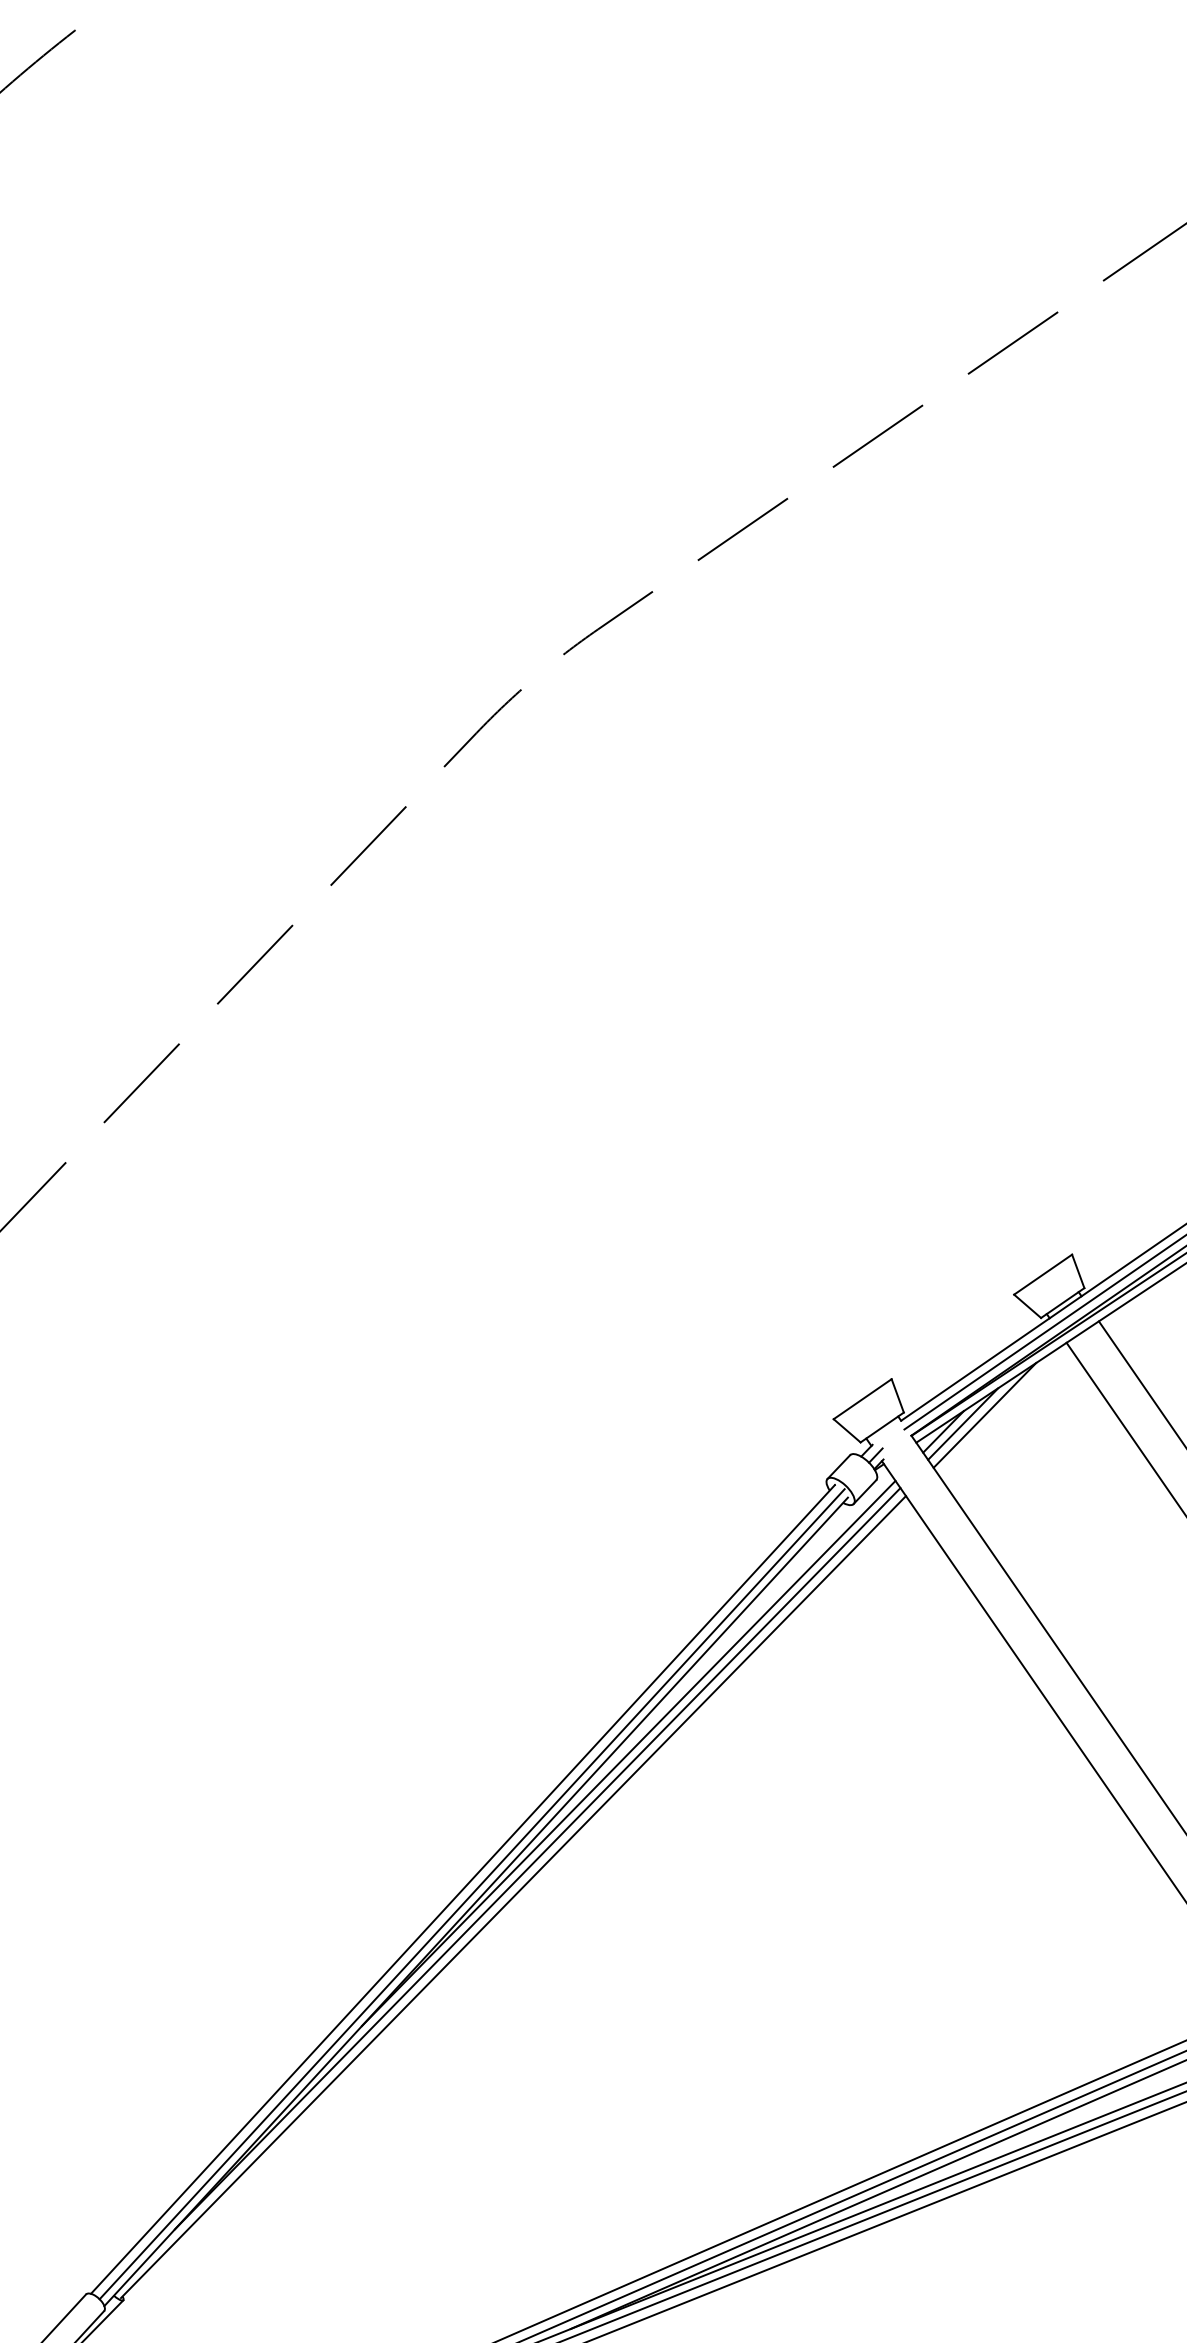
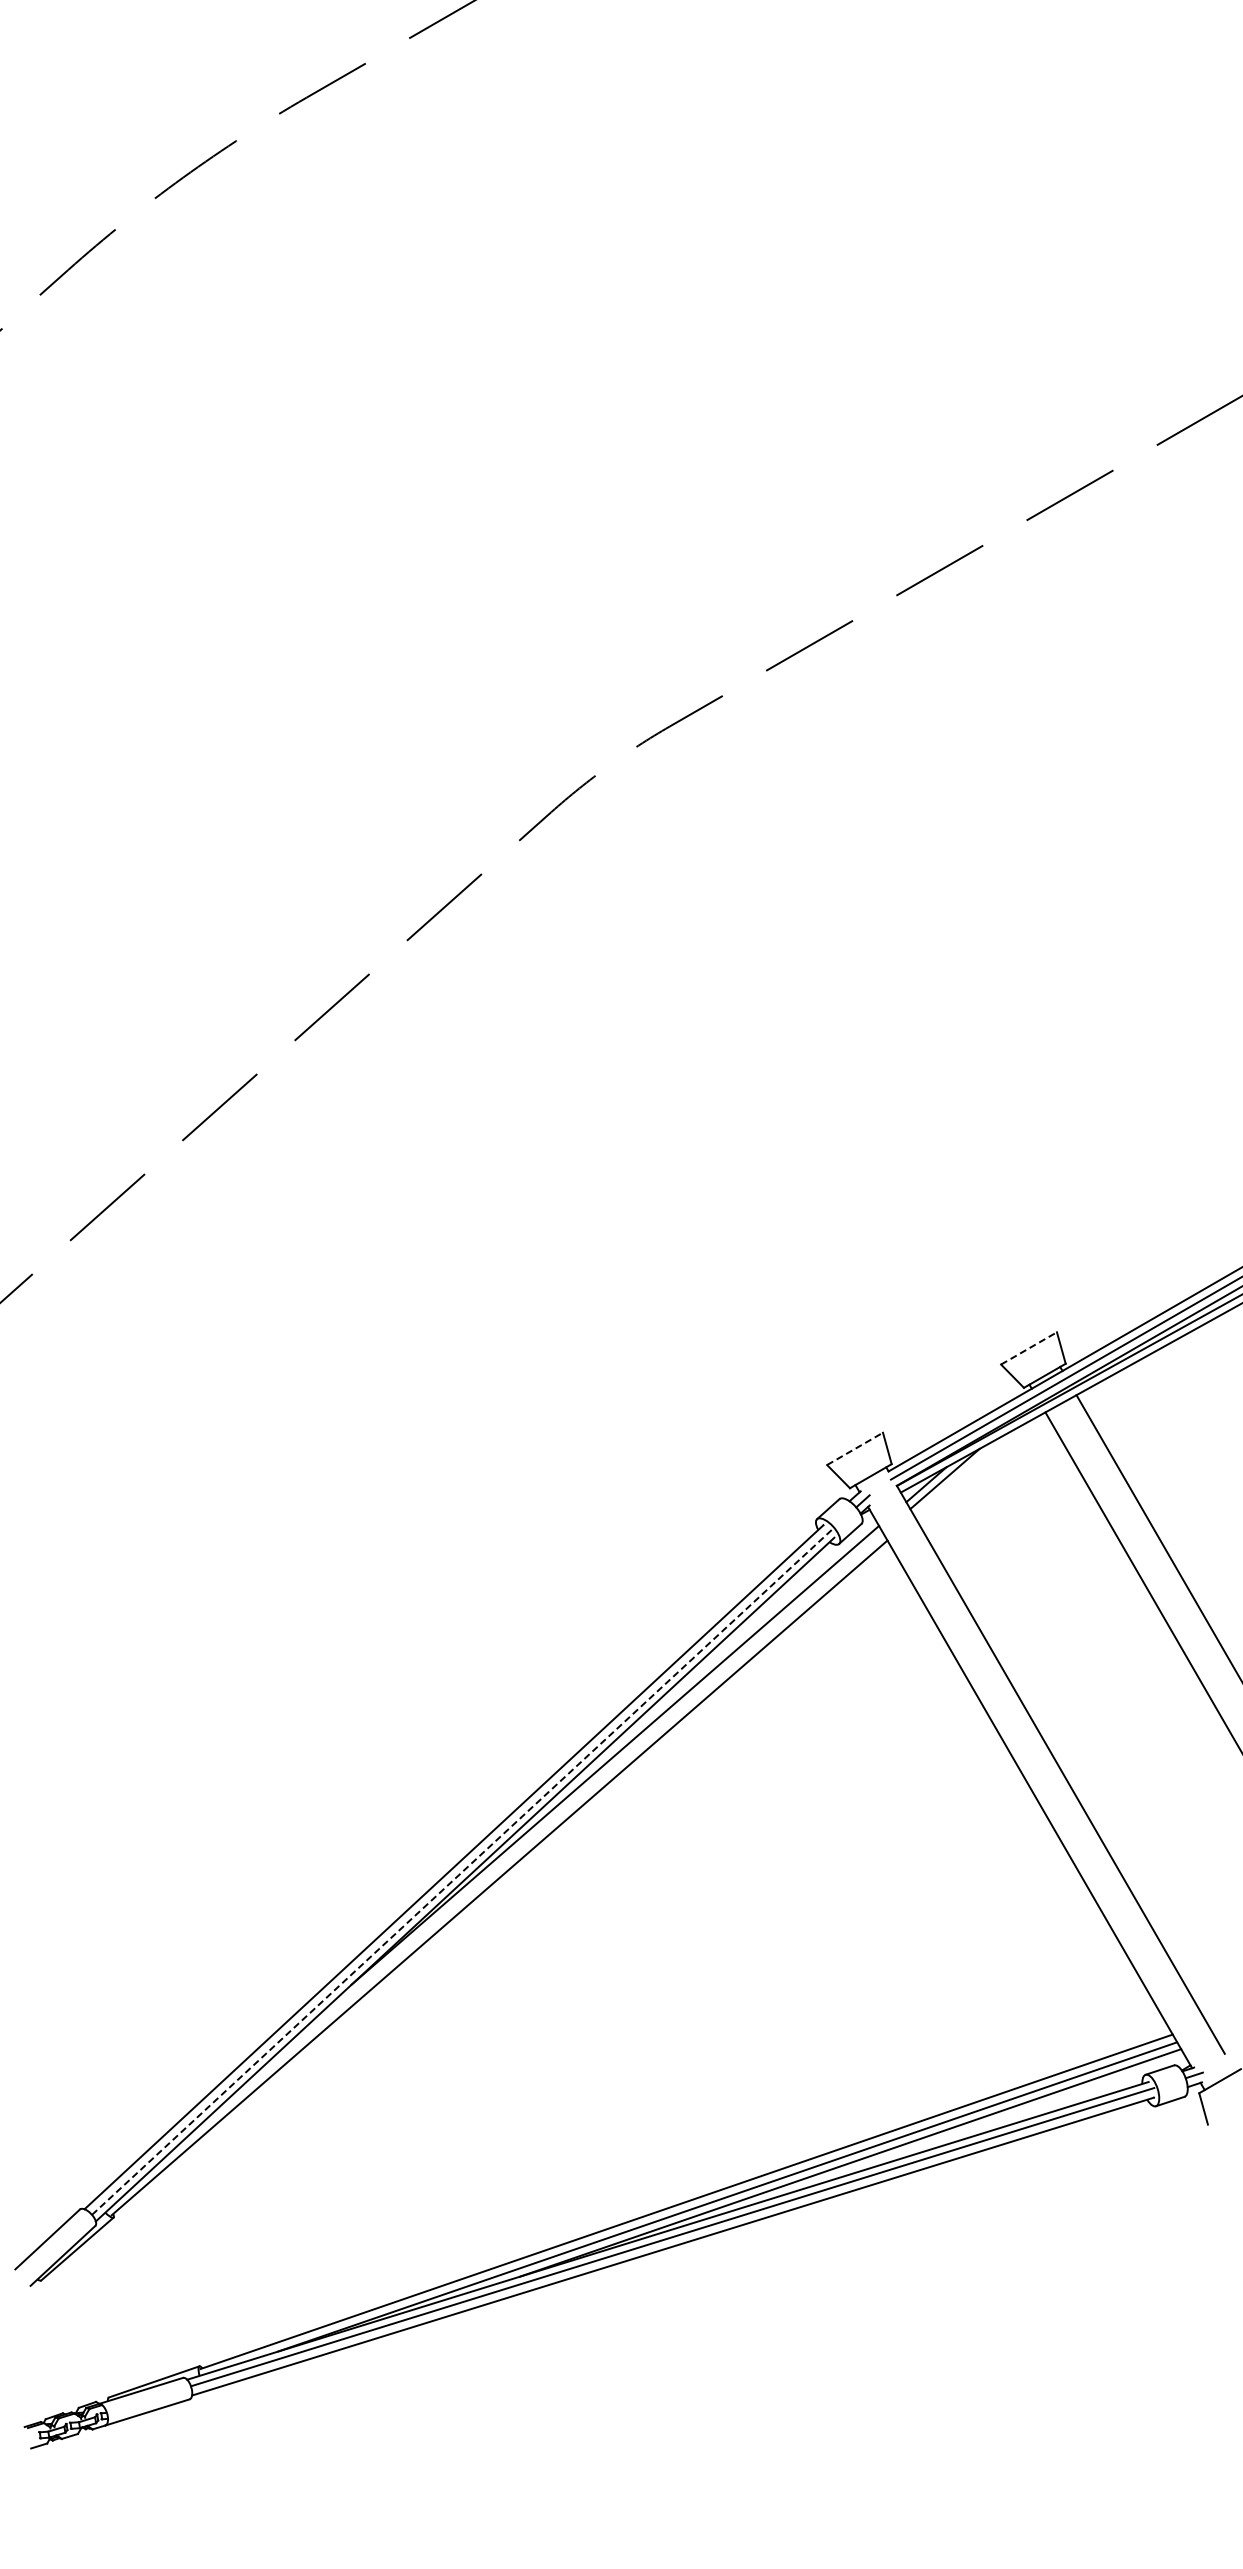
line: (1043, 1274) -> (1029, 1348), solid -> dashed
line: (863, 1398) -> (855, 1448), solid -> dashed
line: (984, 1415) -> (965, 1472), removed
line: (537, 1858) -> (524, 1844), removed
line: (472, 1893) -> (462, 1871), solid -> dashed

